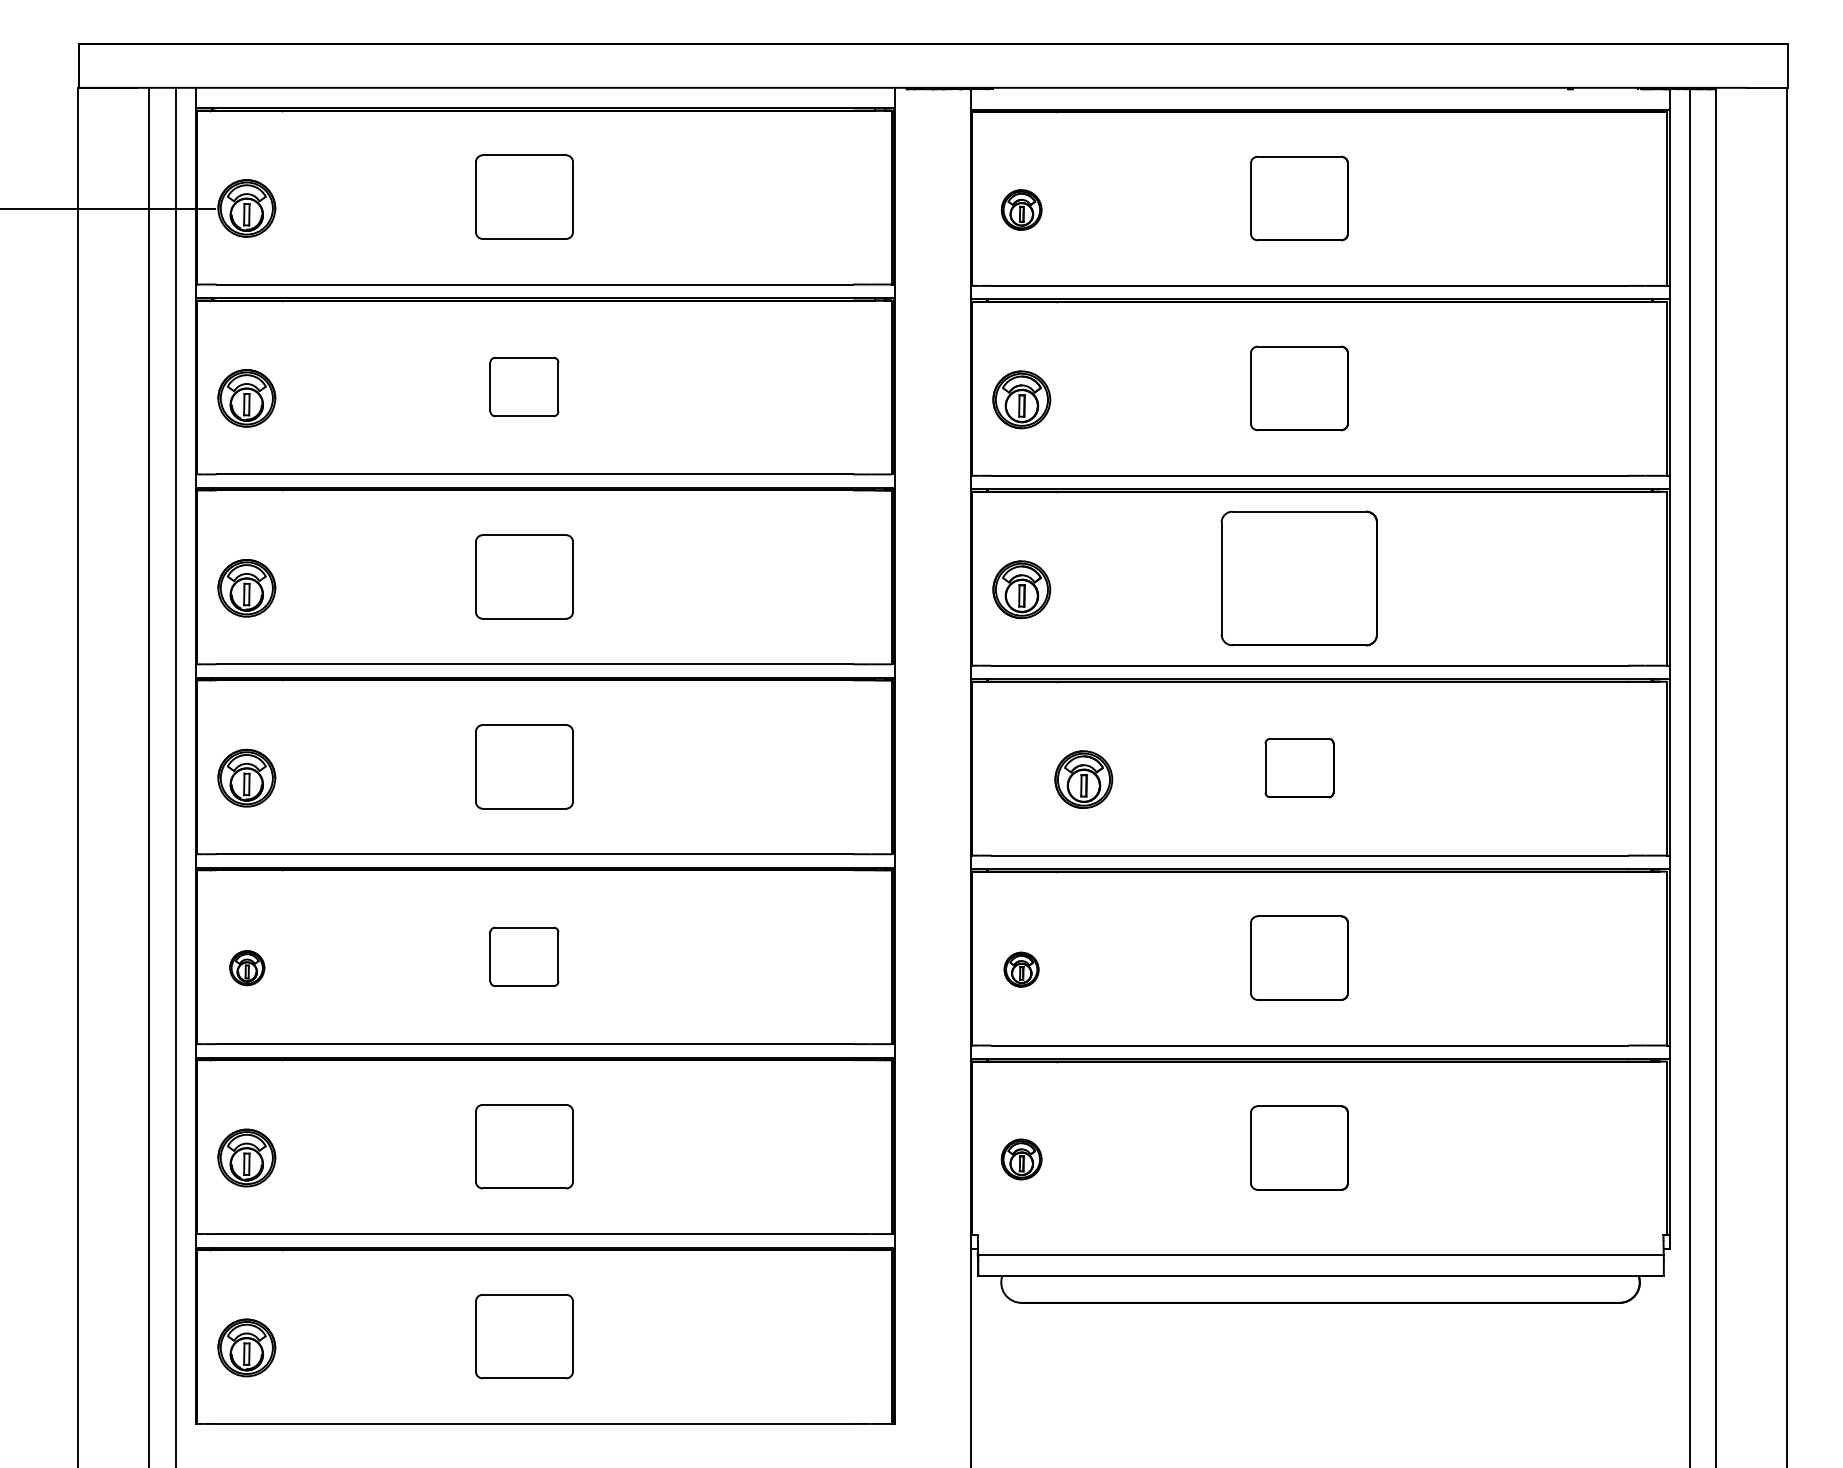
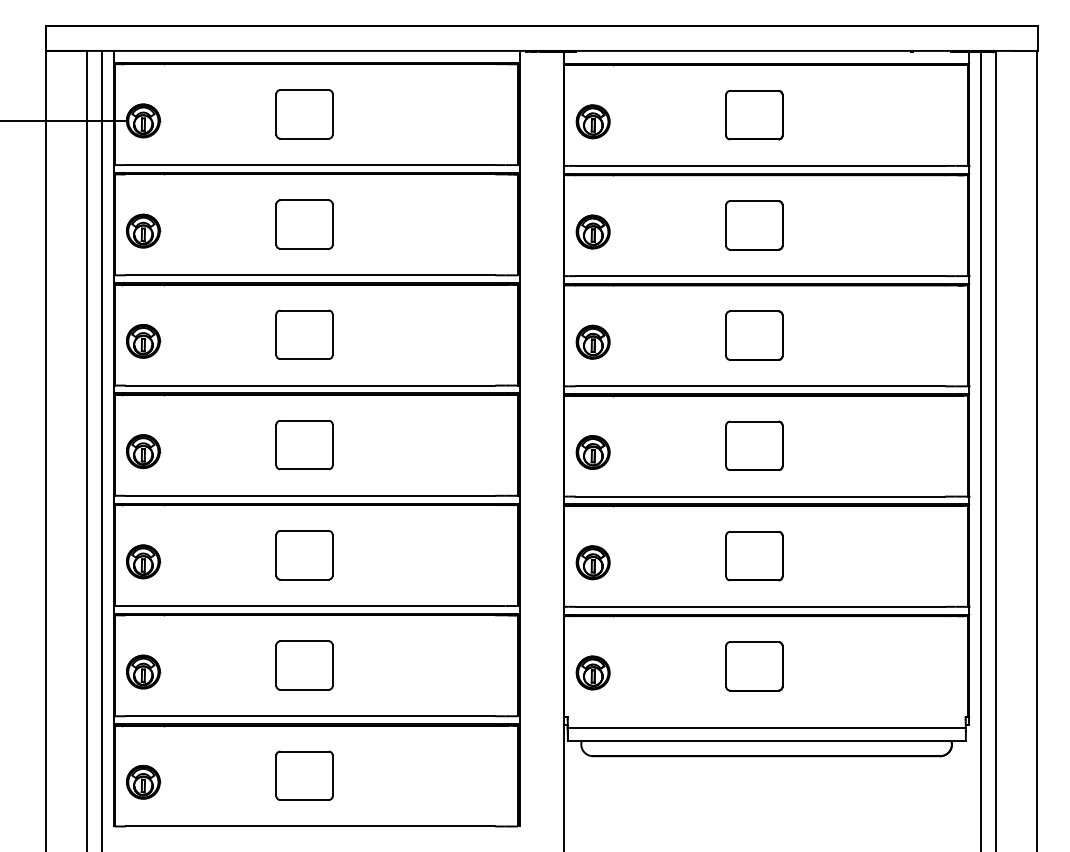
part: (1020, 209) -> (592, 121), size x1.43
part: (524, 386) -> (304, 224), size x1.43
part: (1299, 578) -> (754, 335), size x0.62
part: (1299, 767) -> (754, 445), size x1.43
part: (1082, 779) -> (592, 452), moved
part: (524, 957) -> (304, 555), size x1.43
part: (247, 967) -> (143, 561), size x1.67
part: (1020, 969) -> (592, 562), size x1.67
part: (1020, 1158) -> (592, 672), size x1.43

